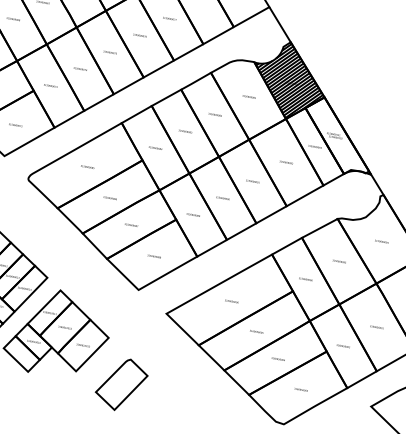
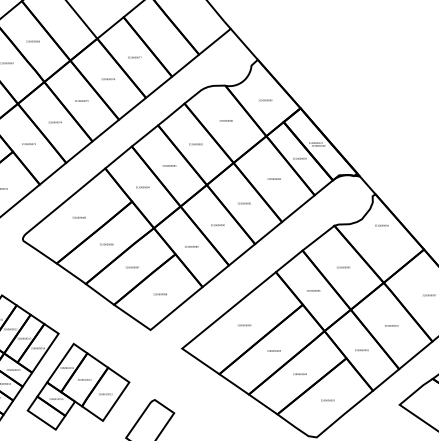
hatch: (288, 81) -> (262, 98), removed
text: (381, 241) -> (381, 225), moved

